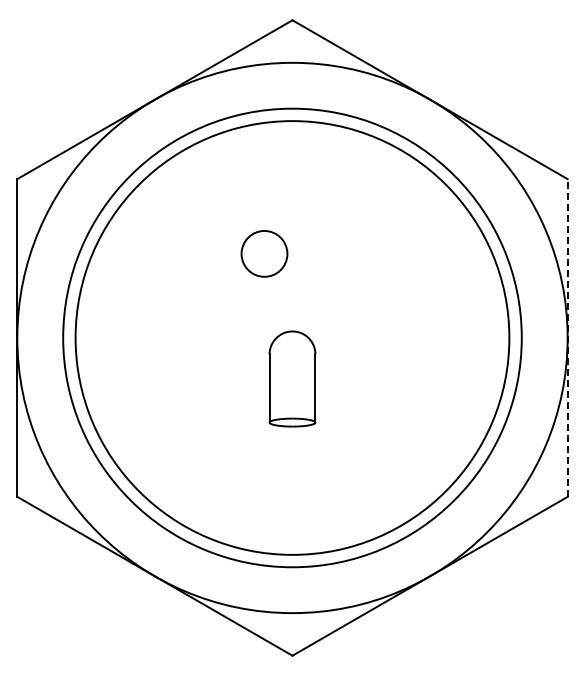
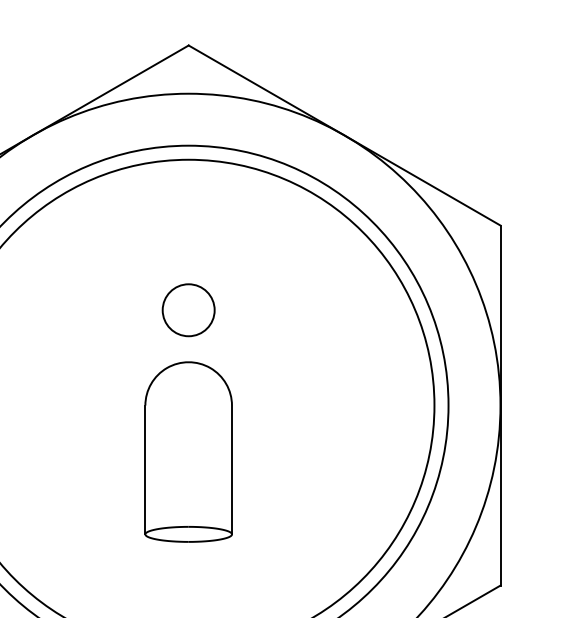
circle: (264, 253) -> (188, 309), moved
line: (567, 338) -> (500, 406), dashed -> solid
part: (292, 378) -> (188, 451), size x1.67

